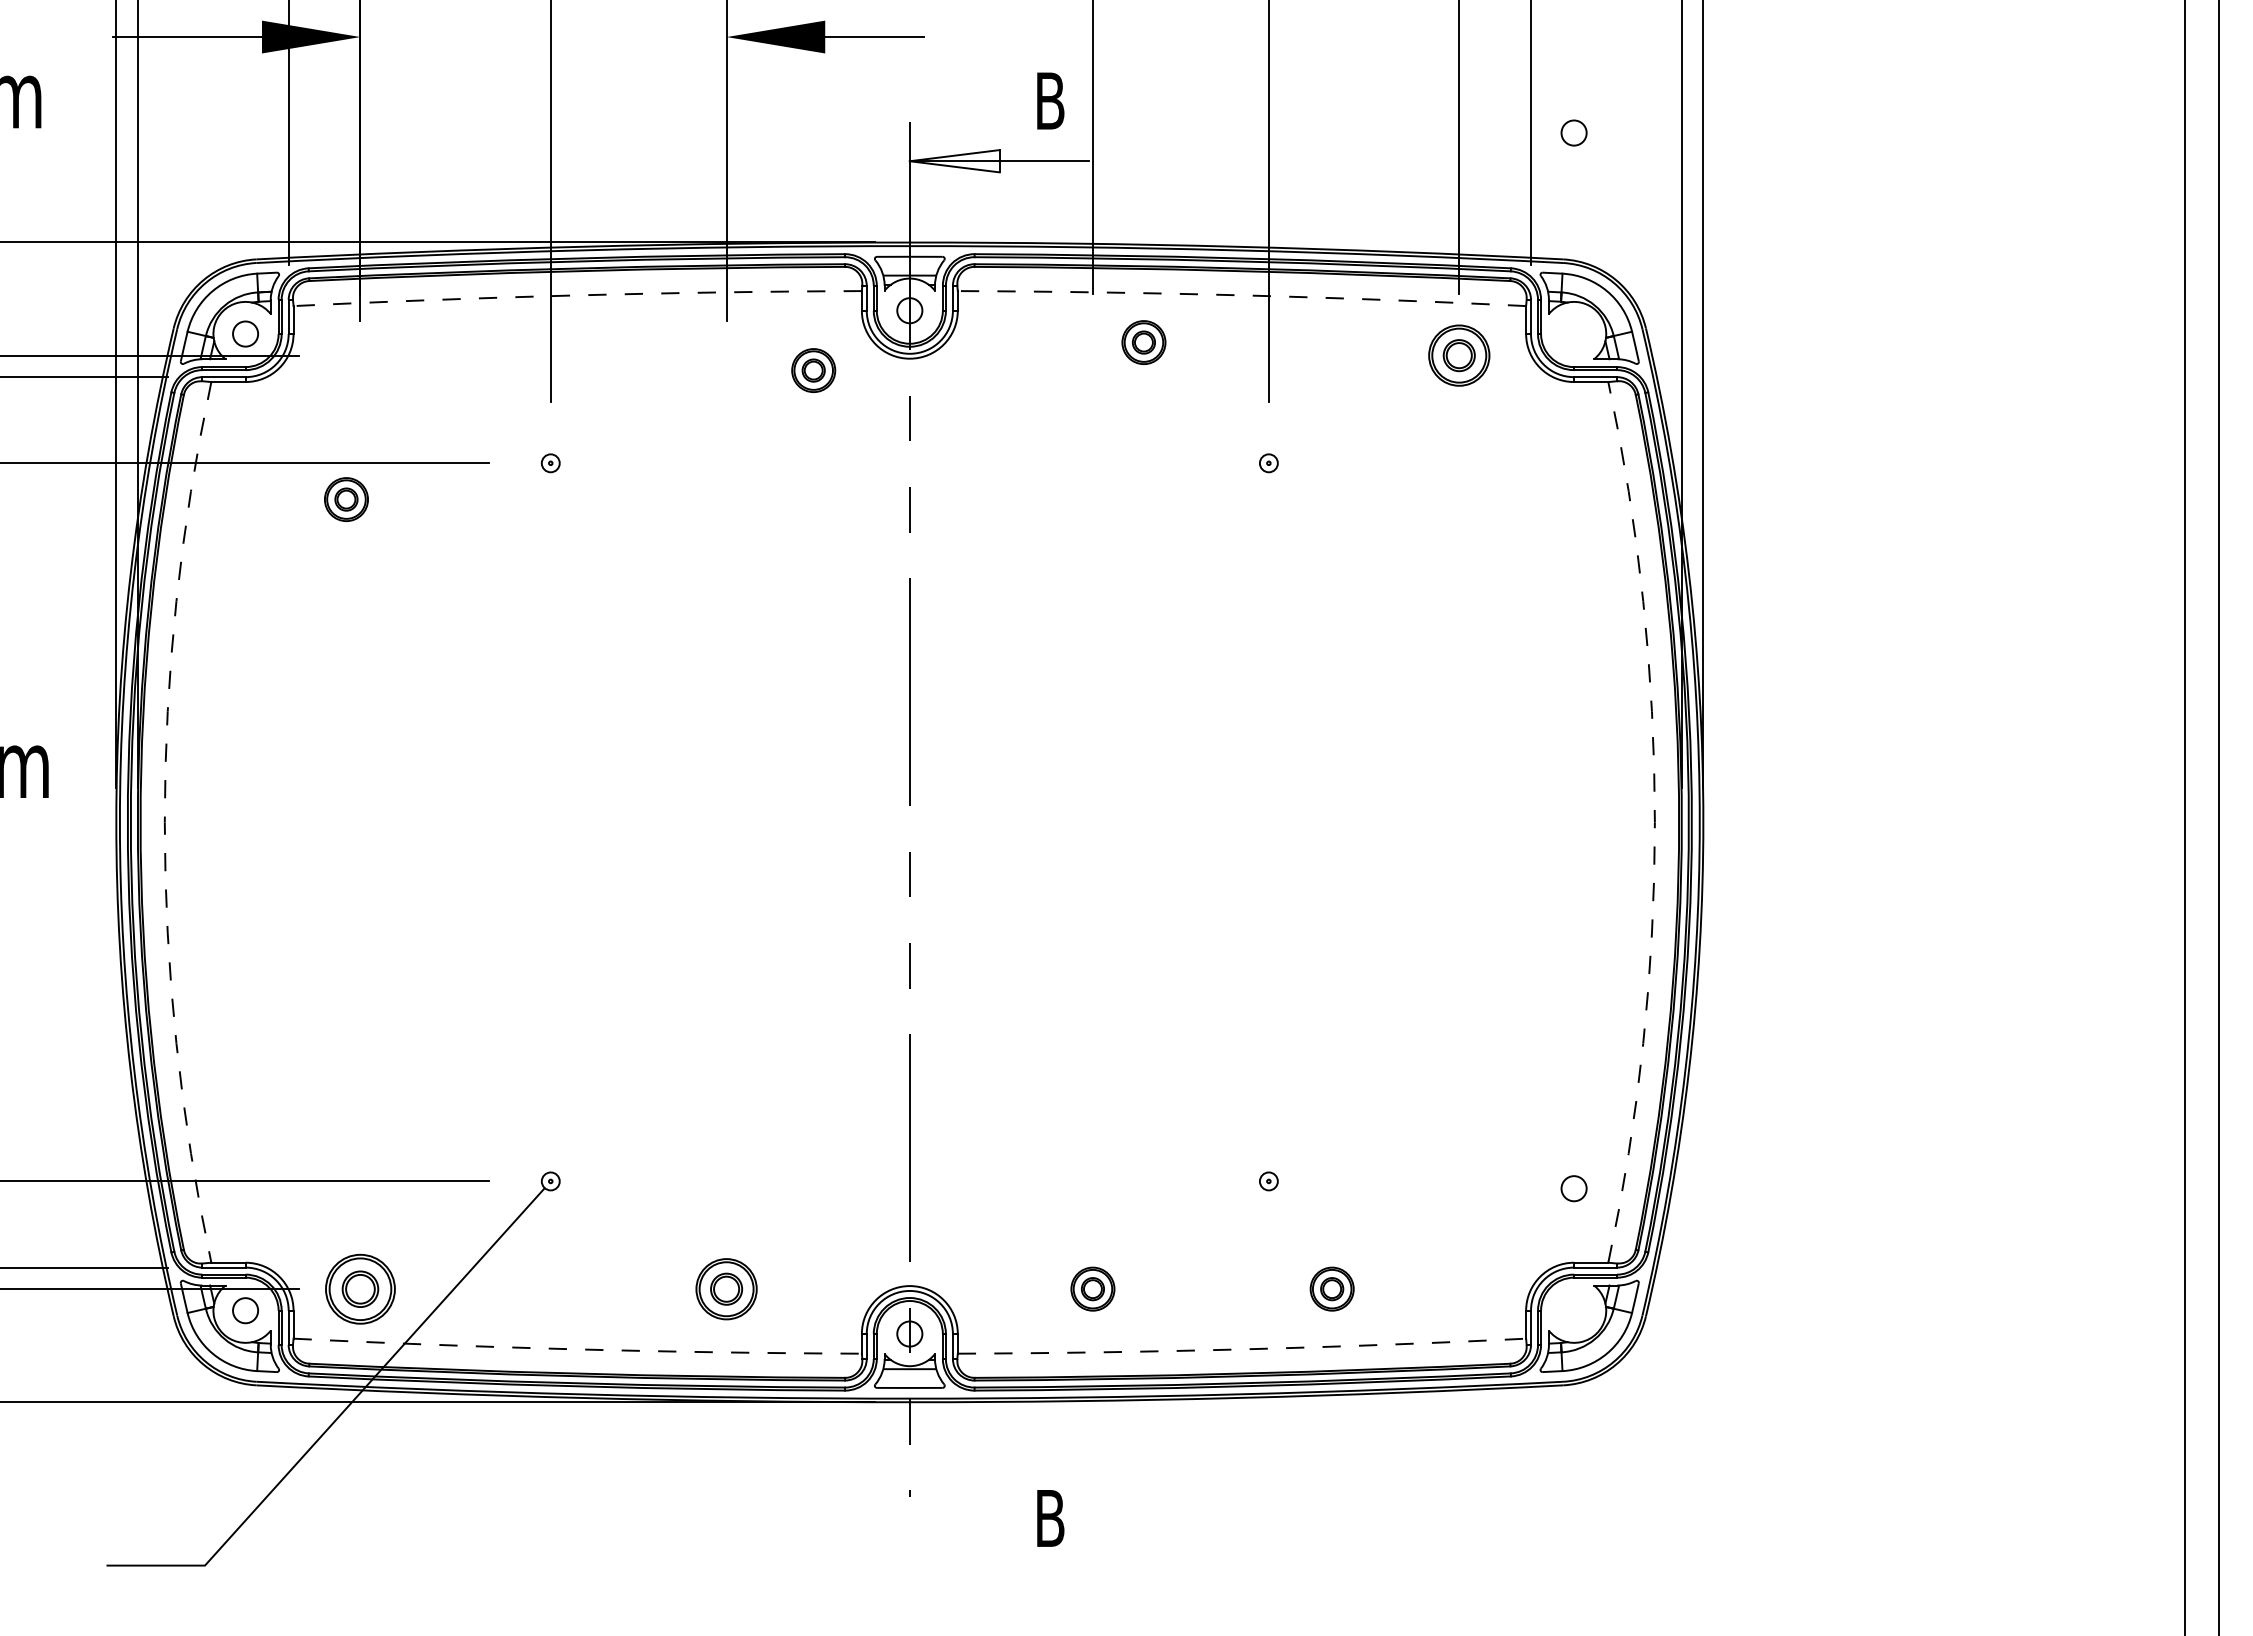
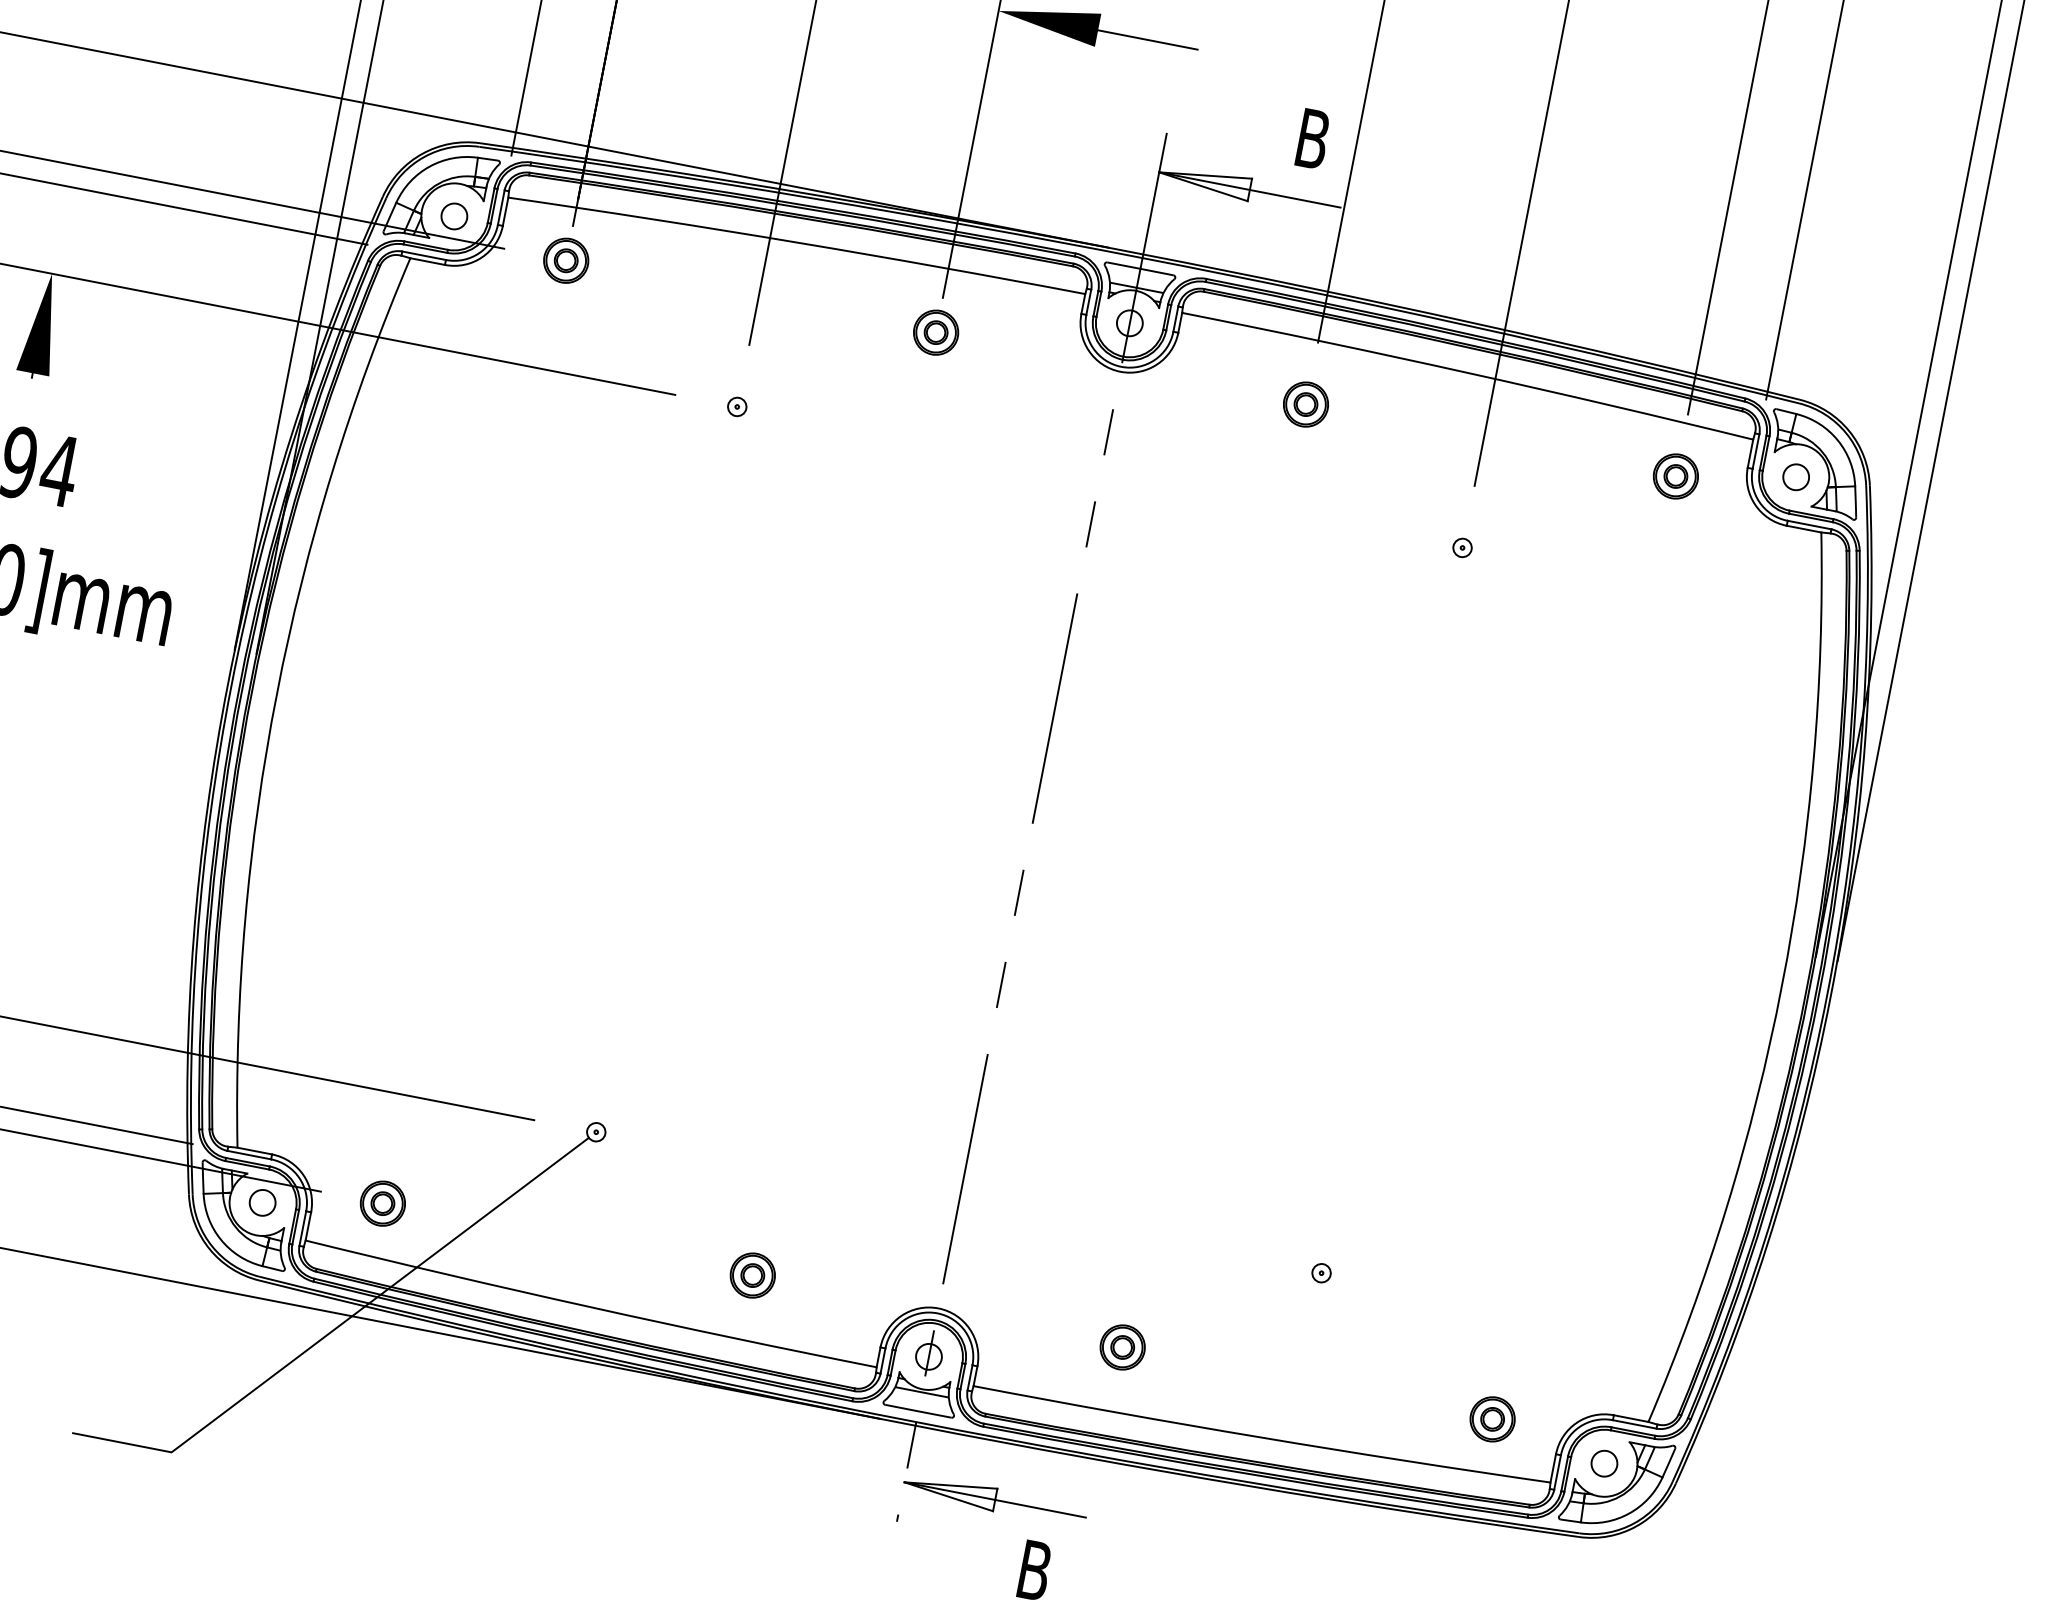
circle: (1573, 132) -> (1795, 476), moved
arc: (577, 295) -> (797, 242), dashed -> solid
arc: (1242, 295) -> (1468, 373), dashed -> solid
part: (1143, 342) -> (1305, 404), moved
part: (1458, 355) -> (1675, 476), size x0.71
part: (813, 370) -> (935, 332), moved
part: (346, 499) -> (566, 260), moved
arc: (164, 822) -> (276, 693), dashed -> solid
arc: (1654, 822) -> (1781, 986), dashed -> solid
circle: (1573, 1188) -> (1603, 1463), moved
part: (360, 1288) -> (383, 1203), size x0.62
part: (726, 1288) -> (752, 1274), size x0.71
part: (1331, 1288) -> (1492, 1418), moved
arc: (577, 1349) -> (590, 1307), dashed -> solid
arc: (1242, 1349) -> (1261, 1437), dashed -> solid
part: (998, 1458) -> (994, 1499), added

